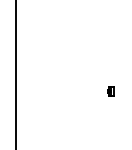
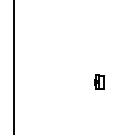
part: (110, 91) -> (98, 82), size x1.67

